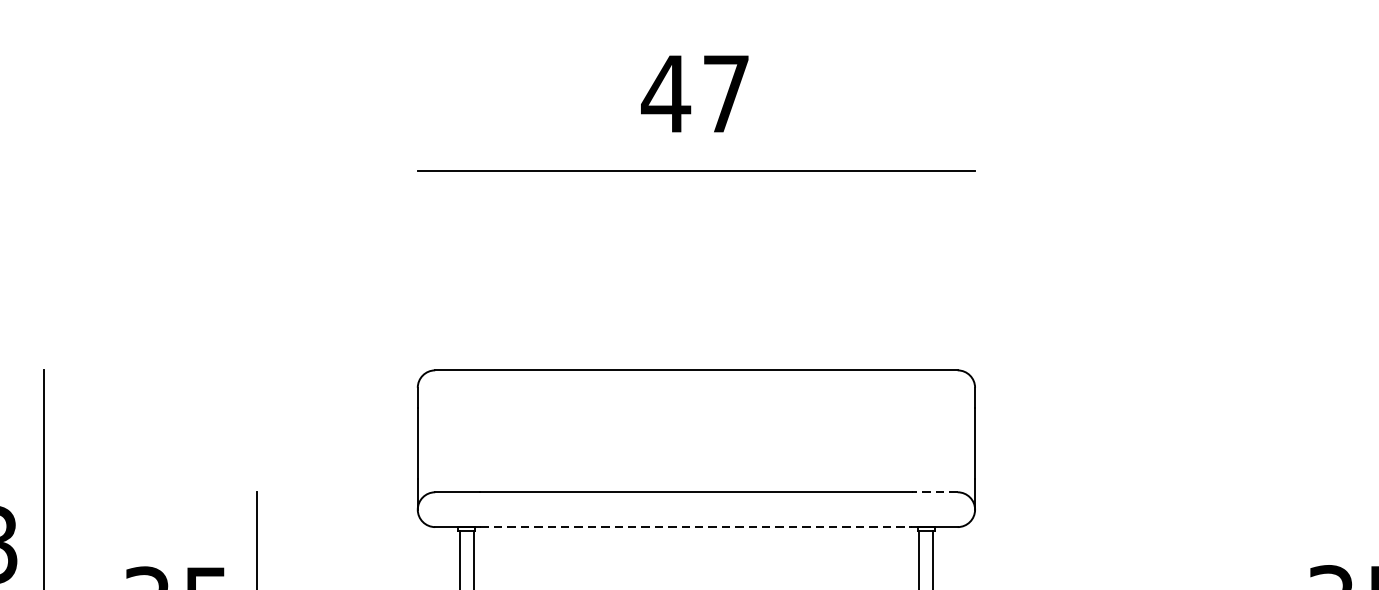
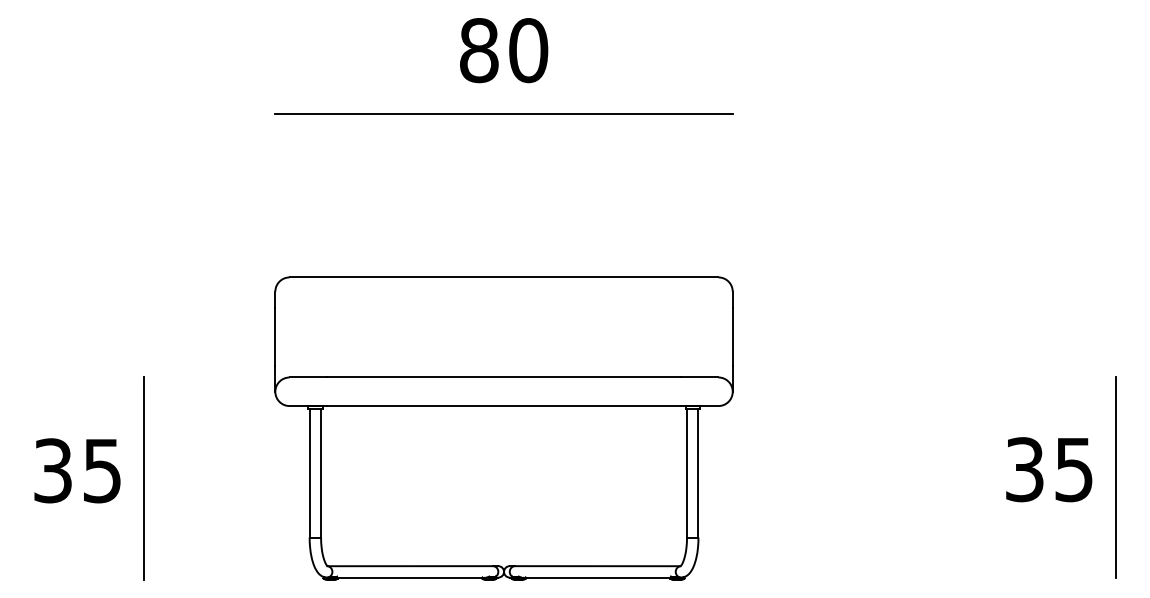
text: (695, 93) -> (503, 50), 47 -> 80
line: (934, 492) -> (699, 377), dashed -> solid
line: (696, 527) -> (504, 406), dashed -> solid

